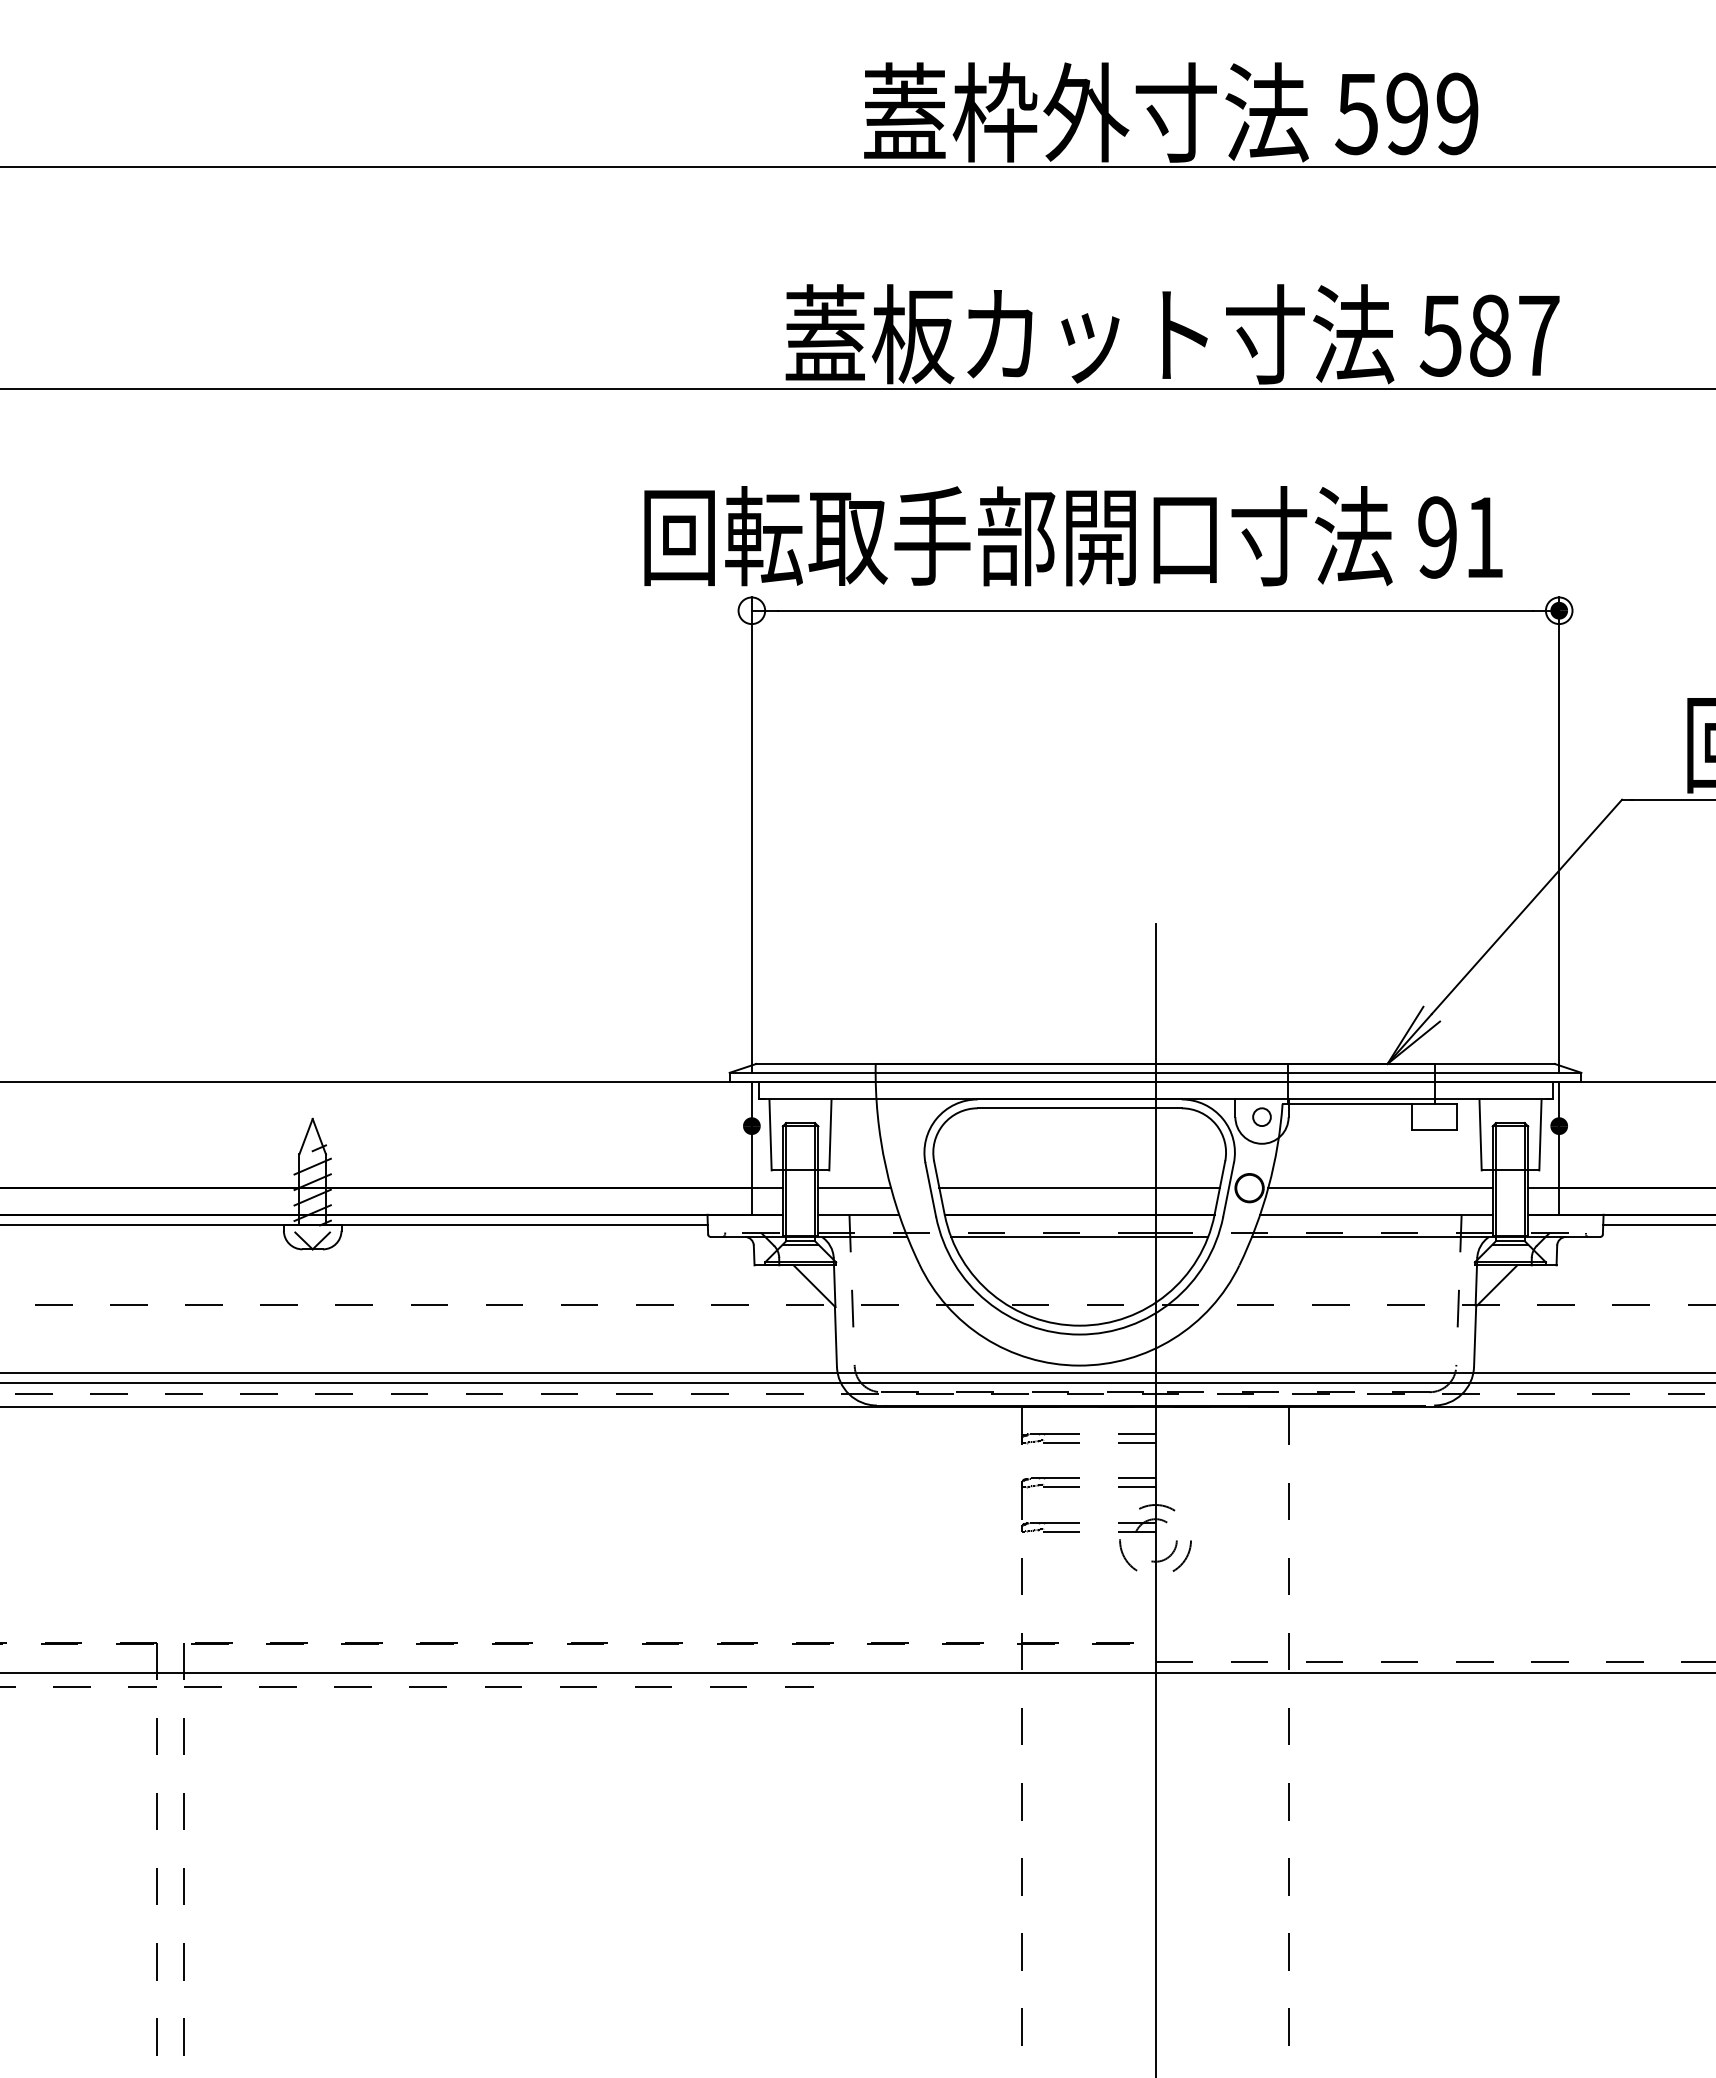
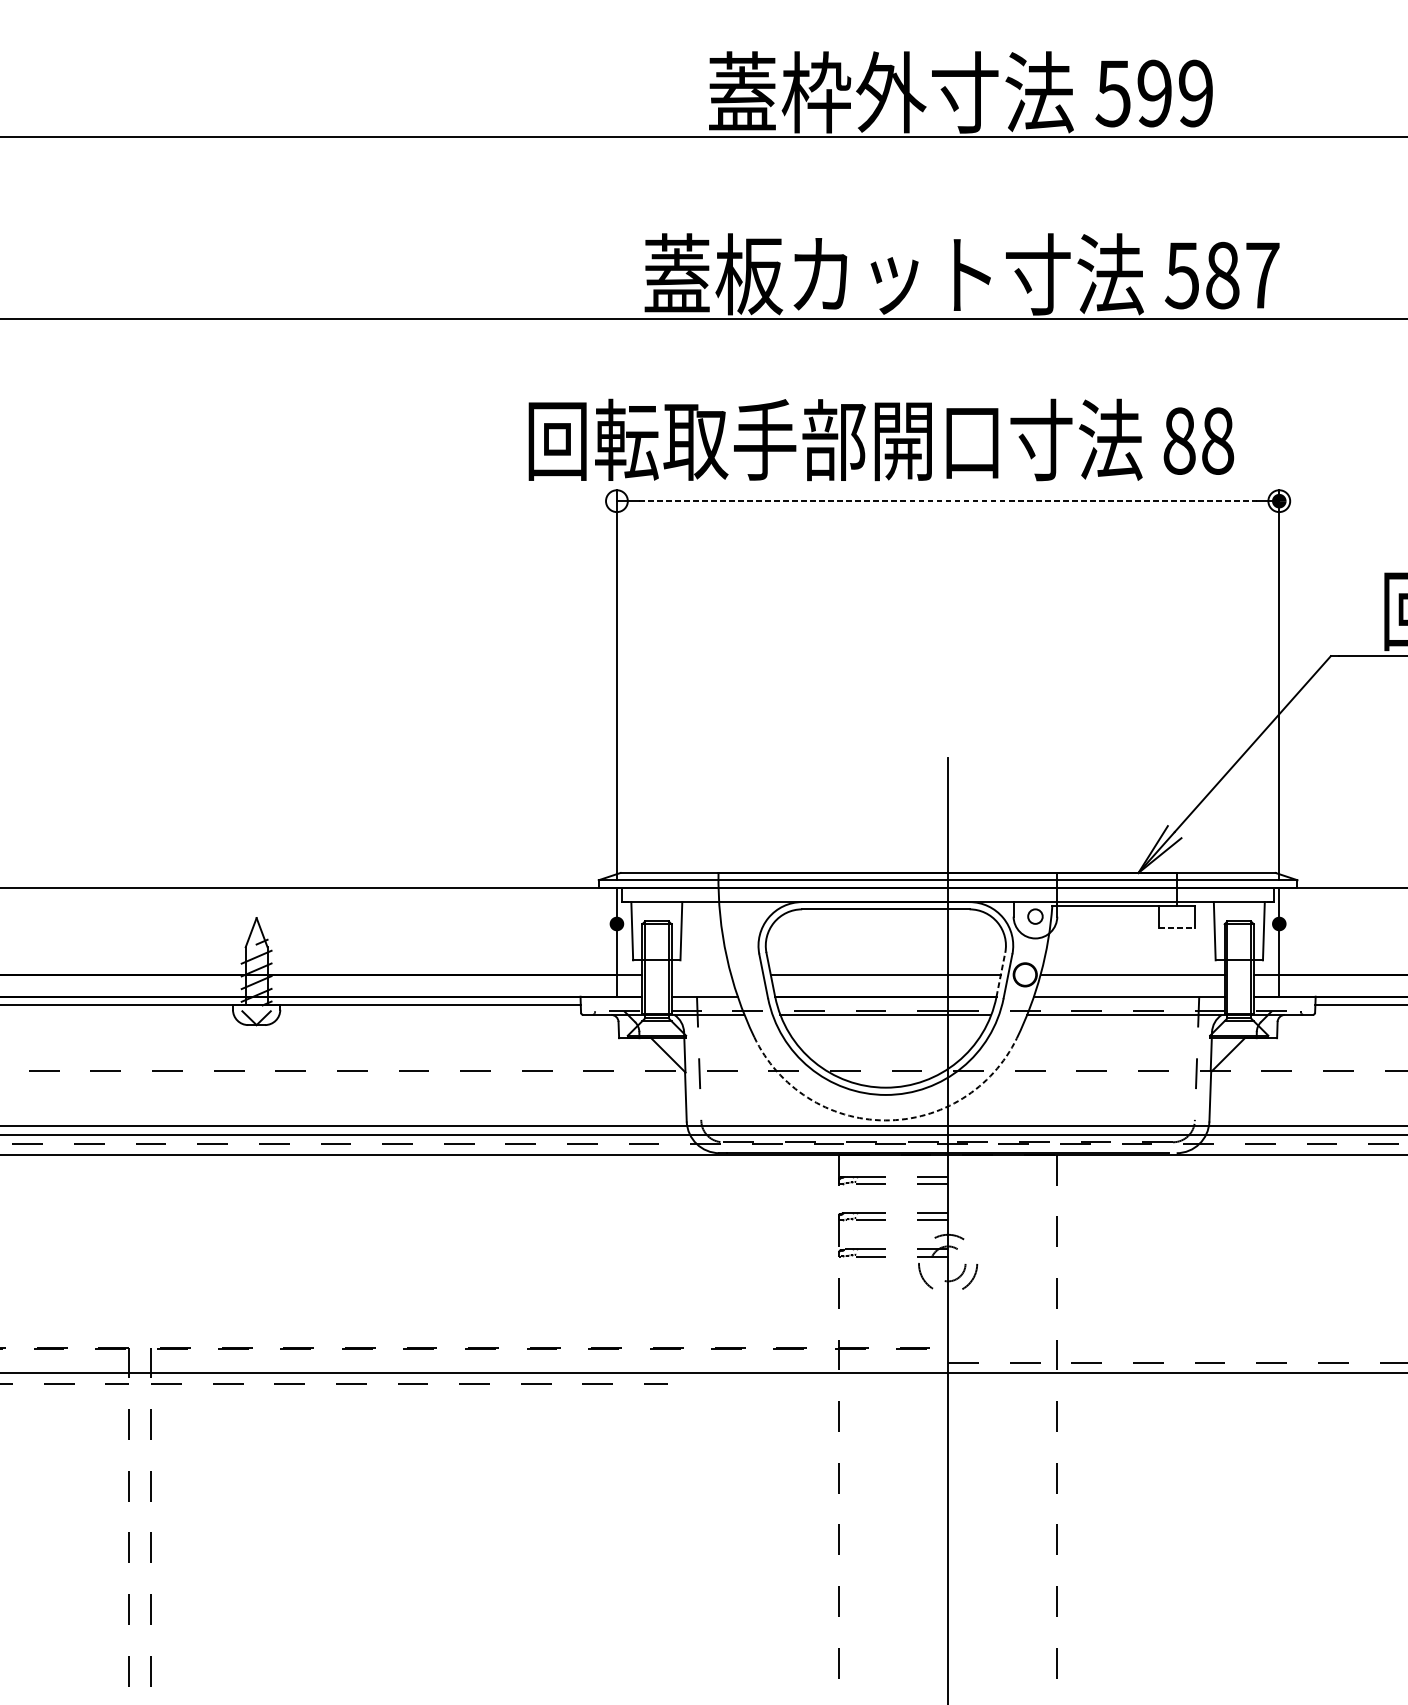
text: (1461, 537) -> (1199, 441), 91 -> 88
line: (1156, 610) -> (948, 500), solid -> dashed
line: (1435, 1130) -> (1177, 927), solid -> dashed
line: (1219, 1187) -> (1000, 974), solid -> dashed
line: (854, 1188) -> (701, 975), removed
arc: (1078, 1365) -> (884, 1120), solid -> dashed

